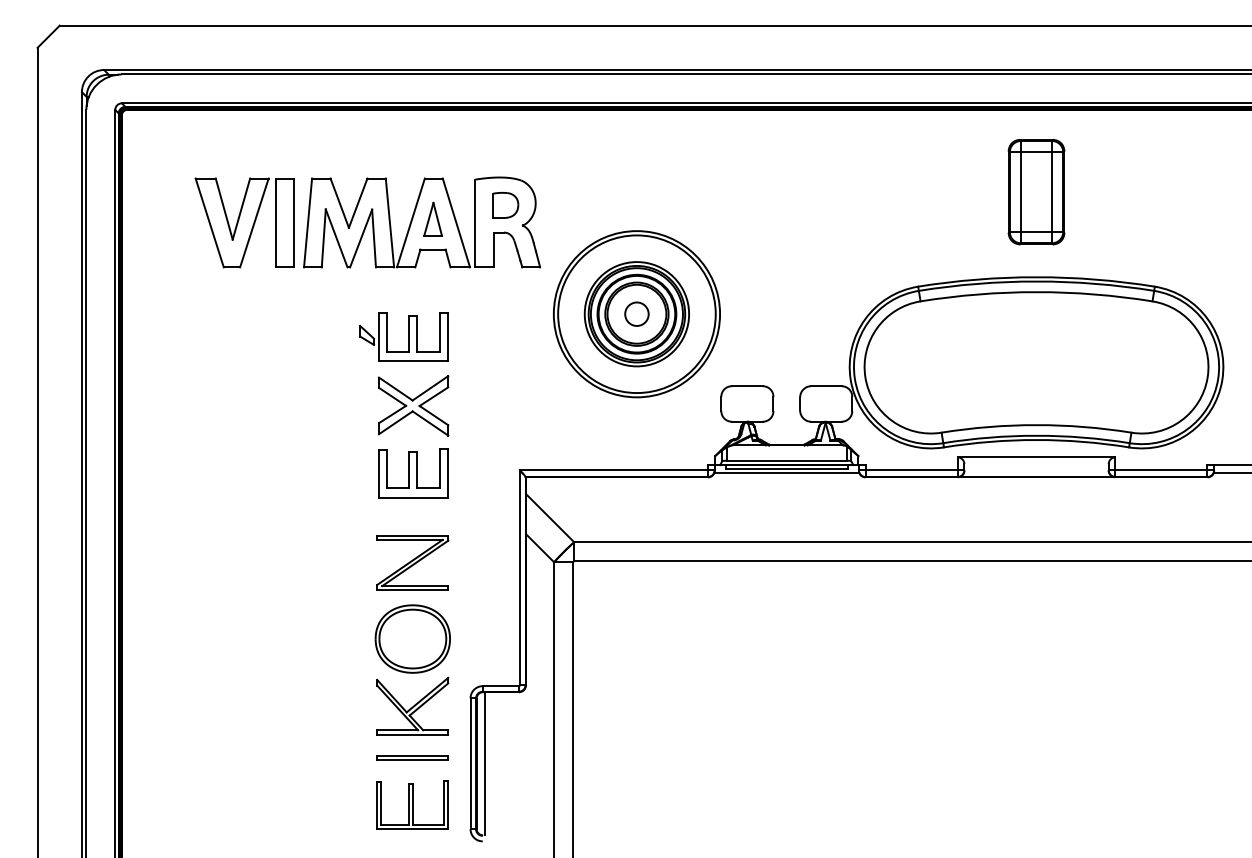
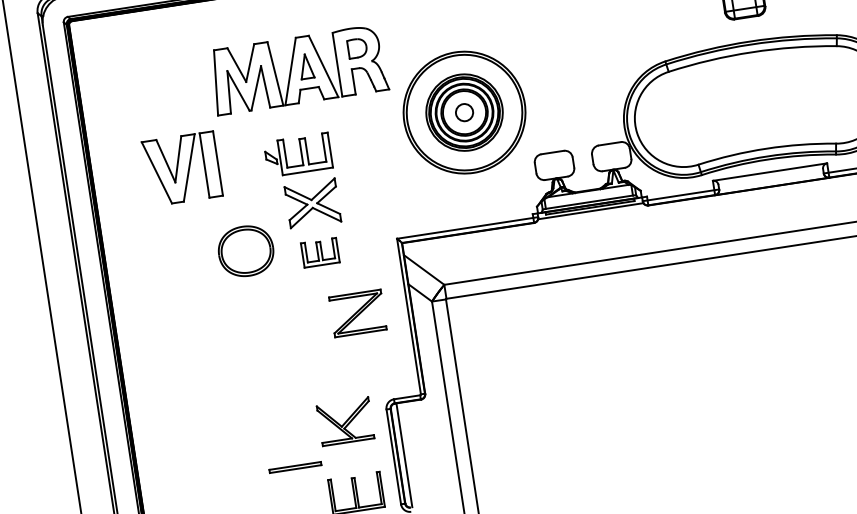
part: (244, 222) -> (182, 168), moved
part: (413, 473) -> (320, 252), size x0.7
part: (412, 562) -> (357, 313), moved
part: (412, 638) -> (245, 250), moved
part: (412, 757) -> (295, 467), moved

